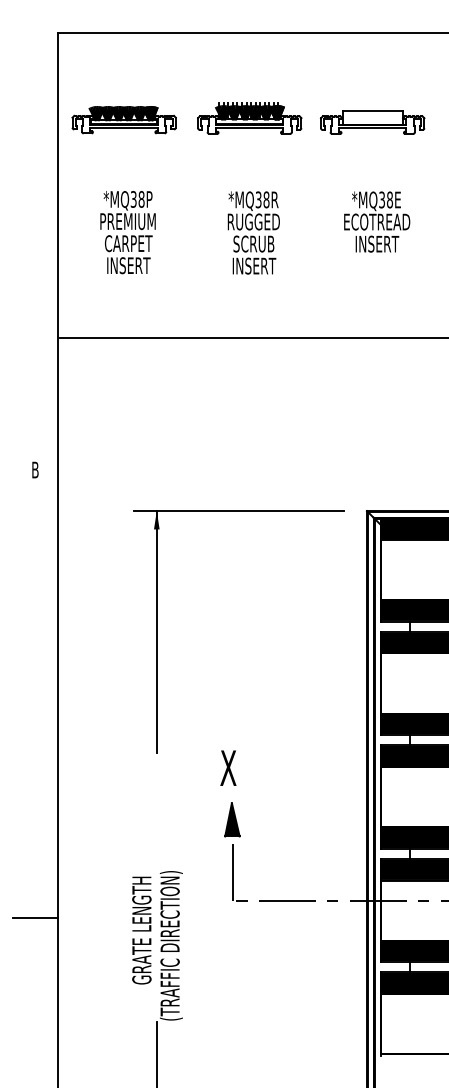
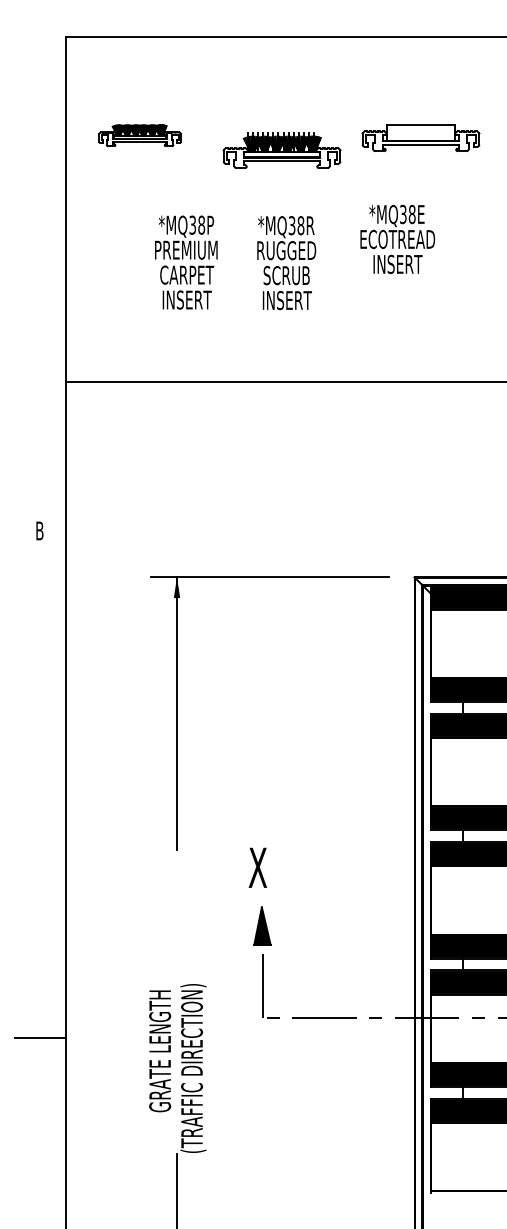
part: (249, 118) -> (281, 150), moved
part: (123, 120) -> (139, 135), size x0.7
text: (377, 221) -> (398, 238), moved
text: (127, 232) -> (185, 262), moved

